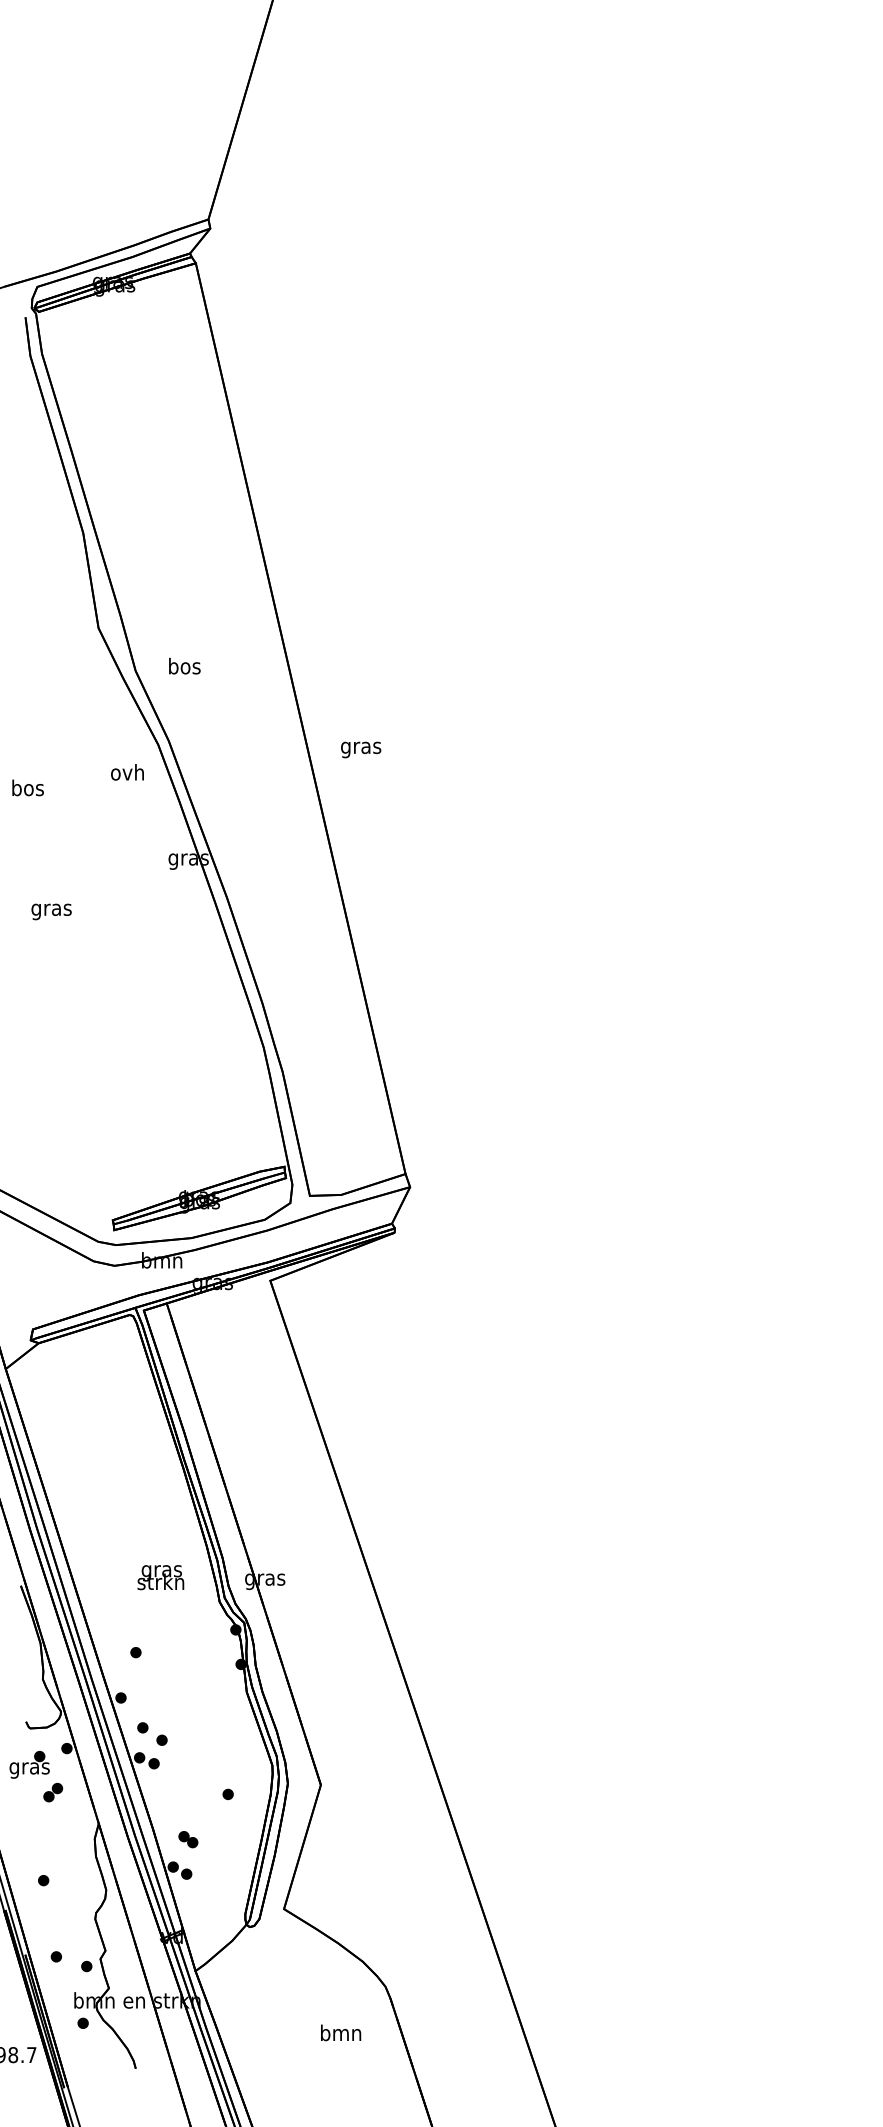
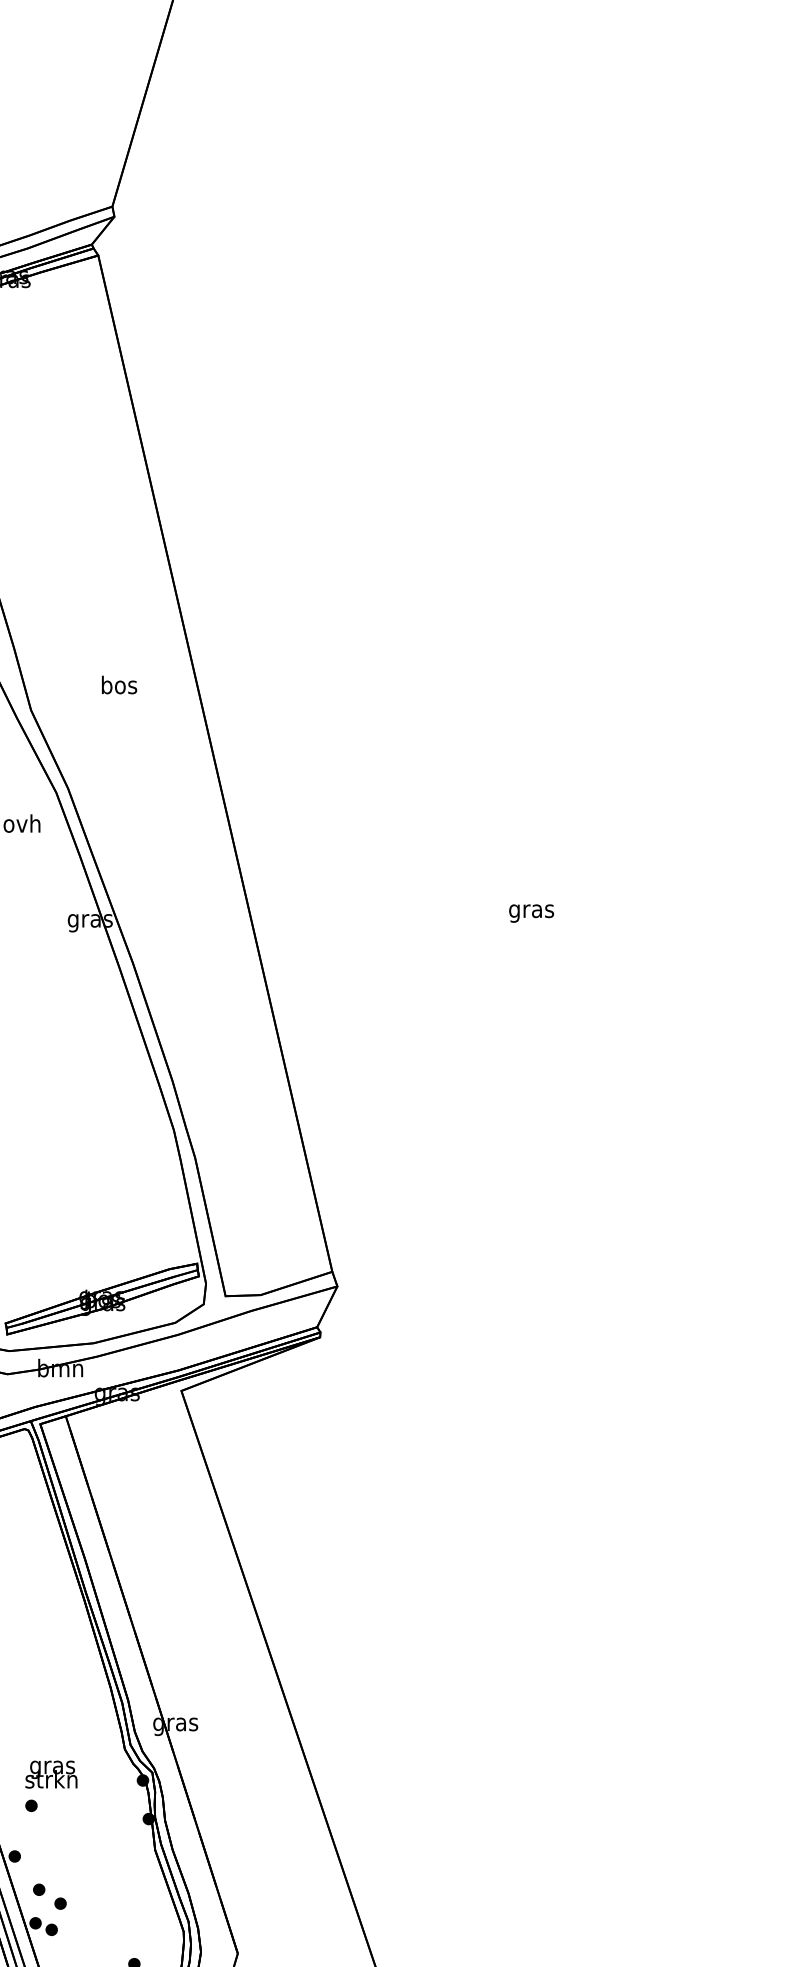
text: (184, 665) -> (119, 684), moved
text: (361, 749) -> (532, 913), moved
text: (160, 1577) -> (51, 1774), moved

